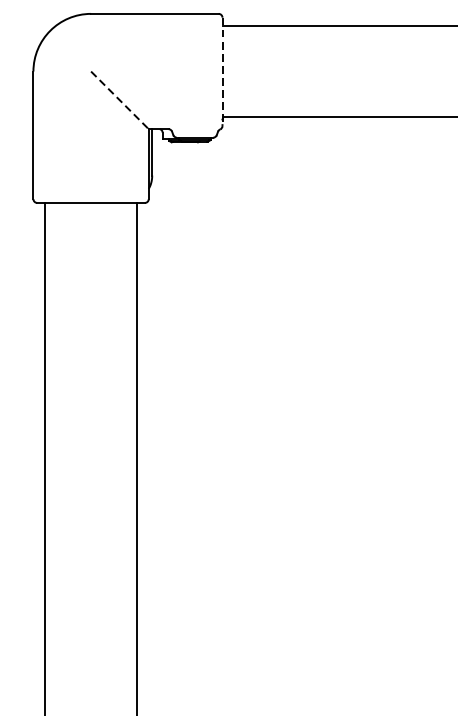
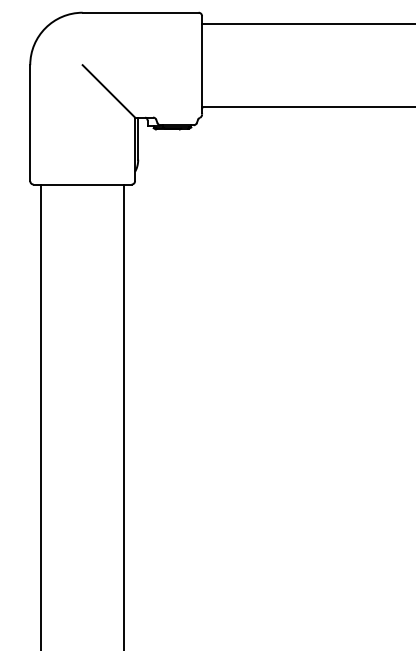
line: (222, 71) -> (202, 65), dashed -> solid
line: (120, 100) -> (109, 91), dashed -> solid

